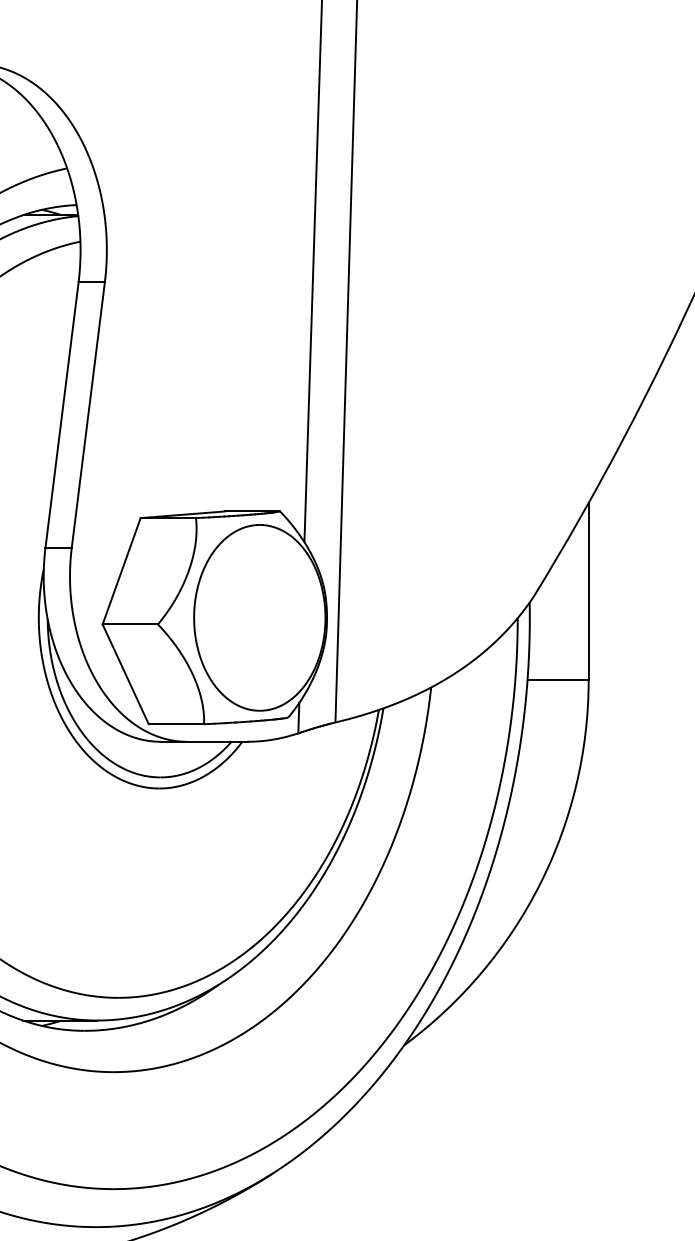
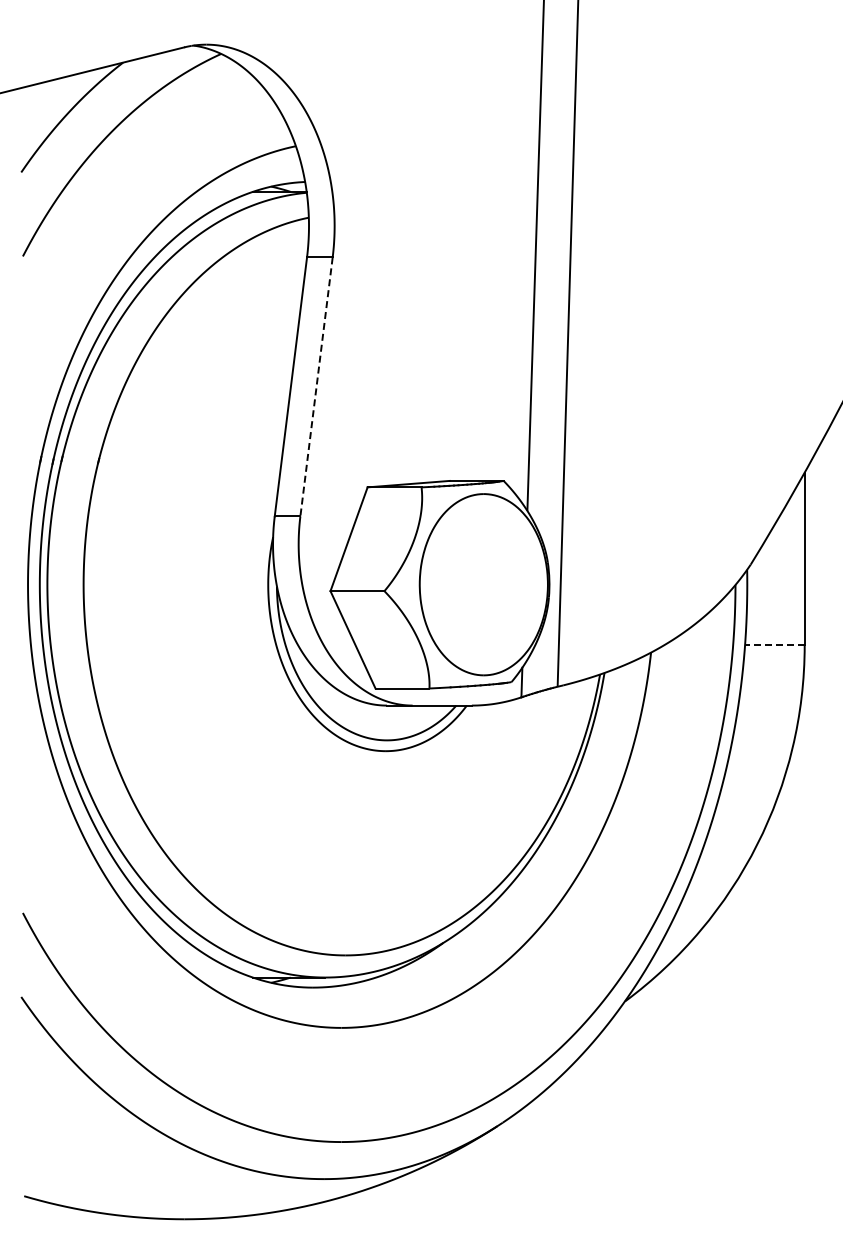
line: (88, 415) -> (316, 387), solid -> dashed
line: (557, 680) -> (774, 645), solid -> dashed

